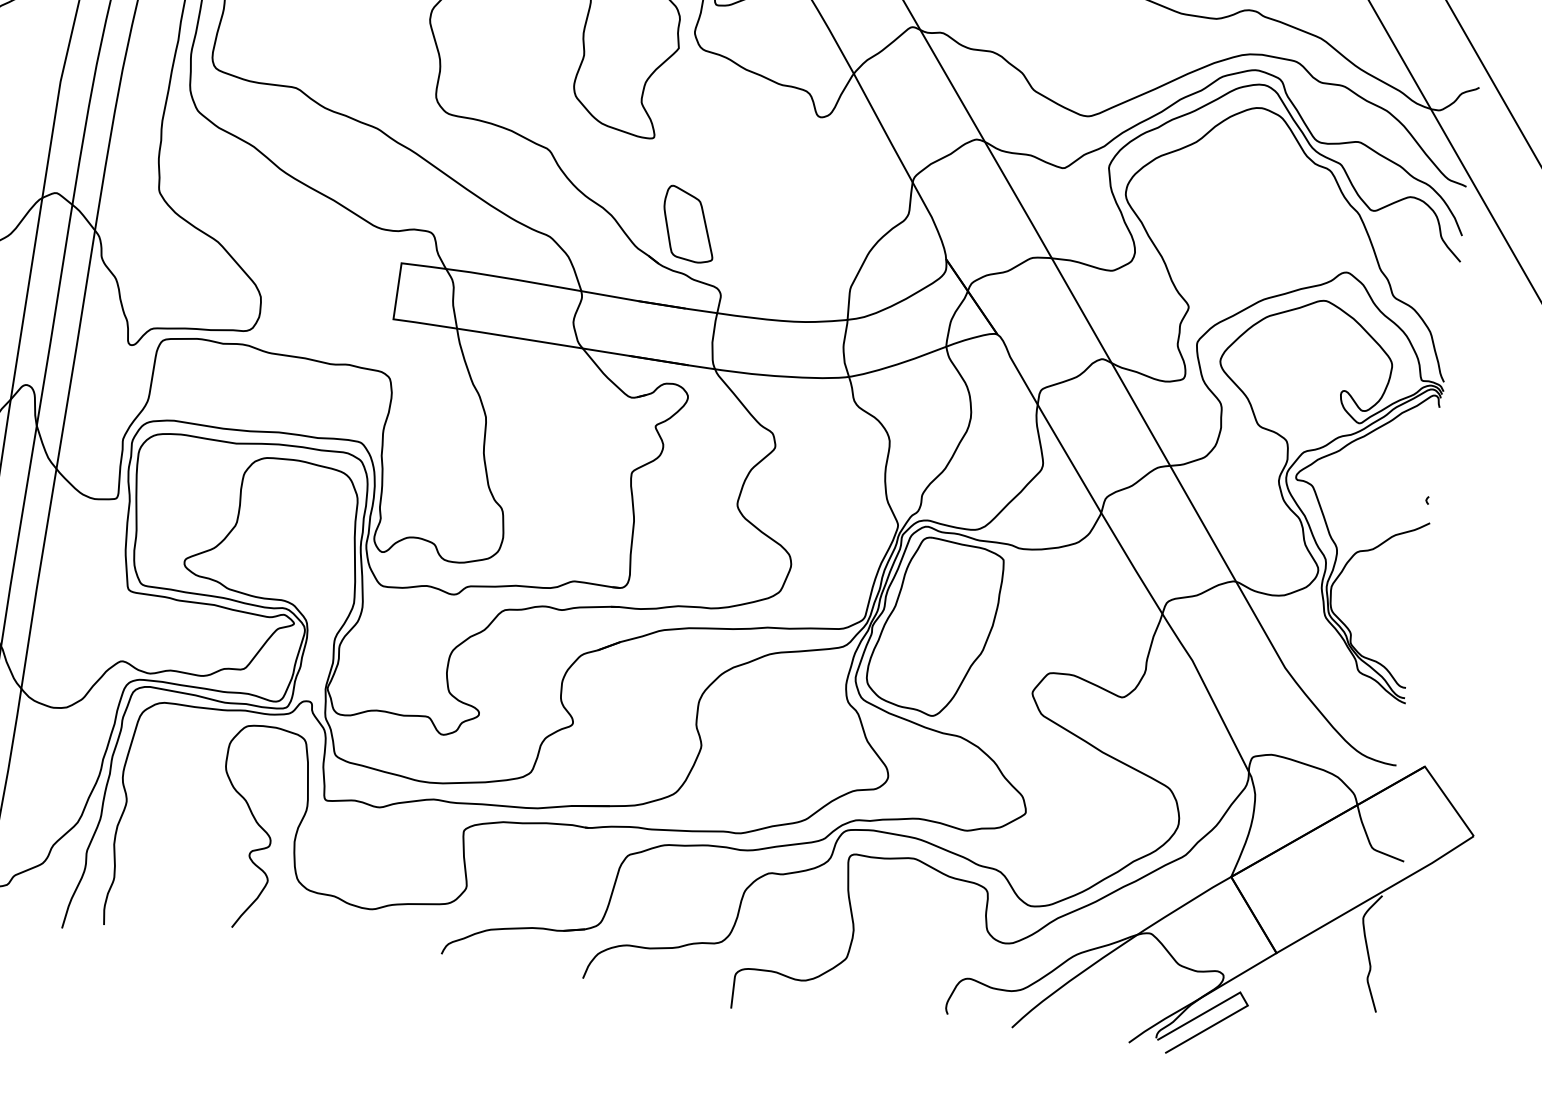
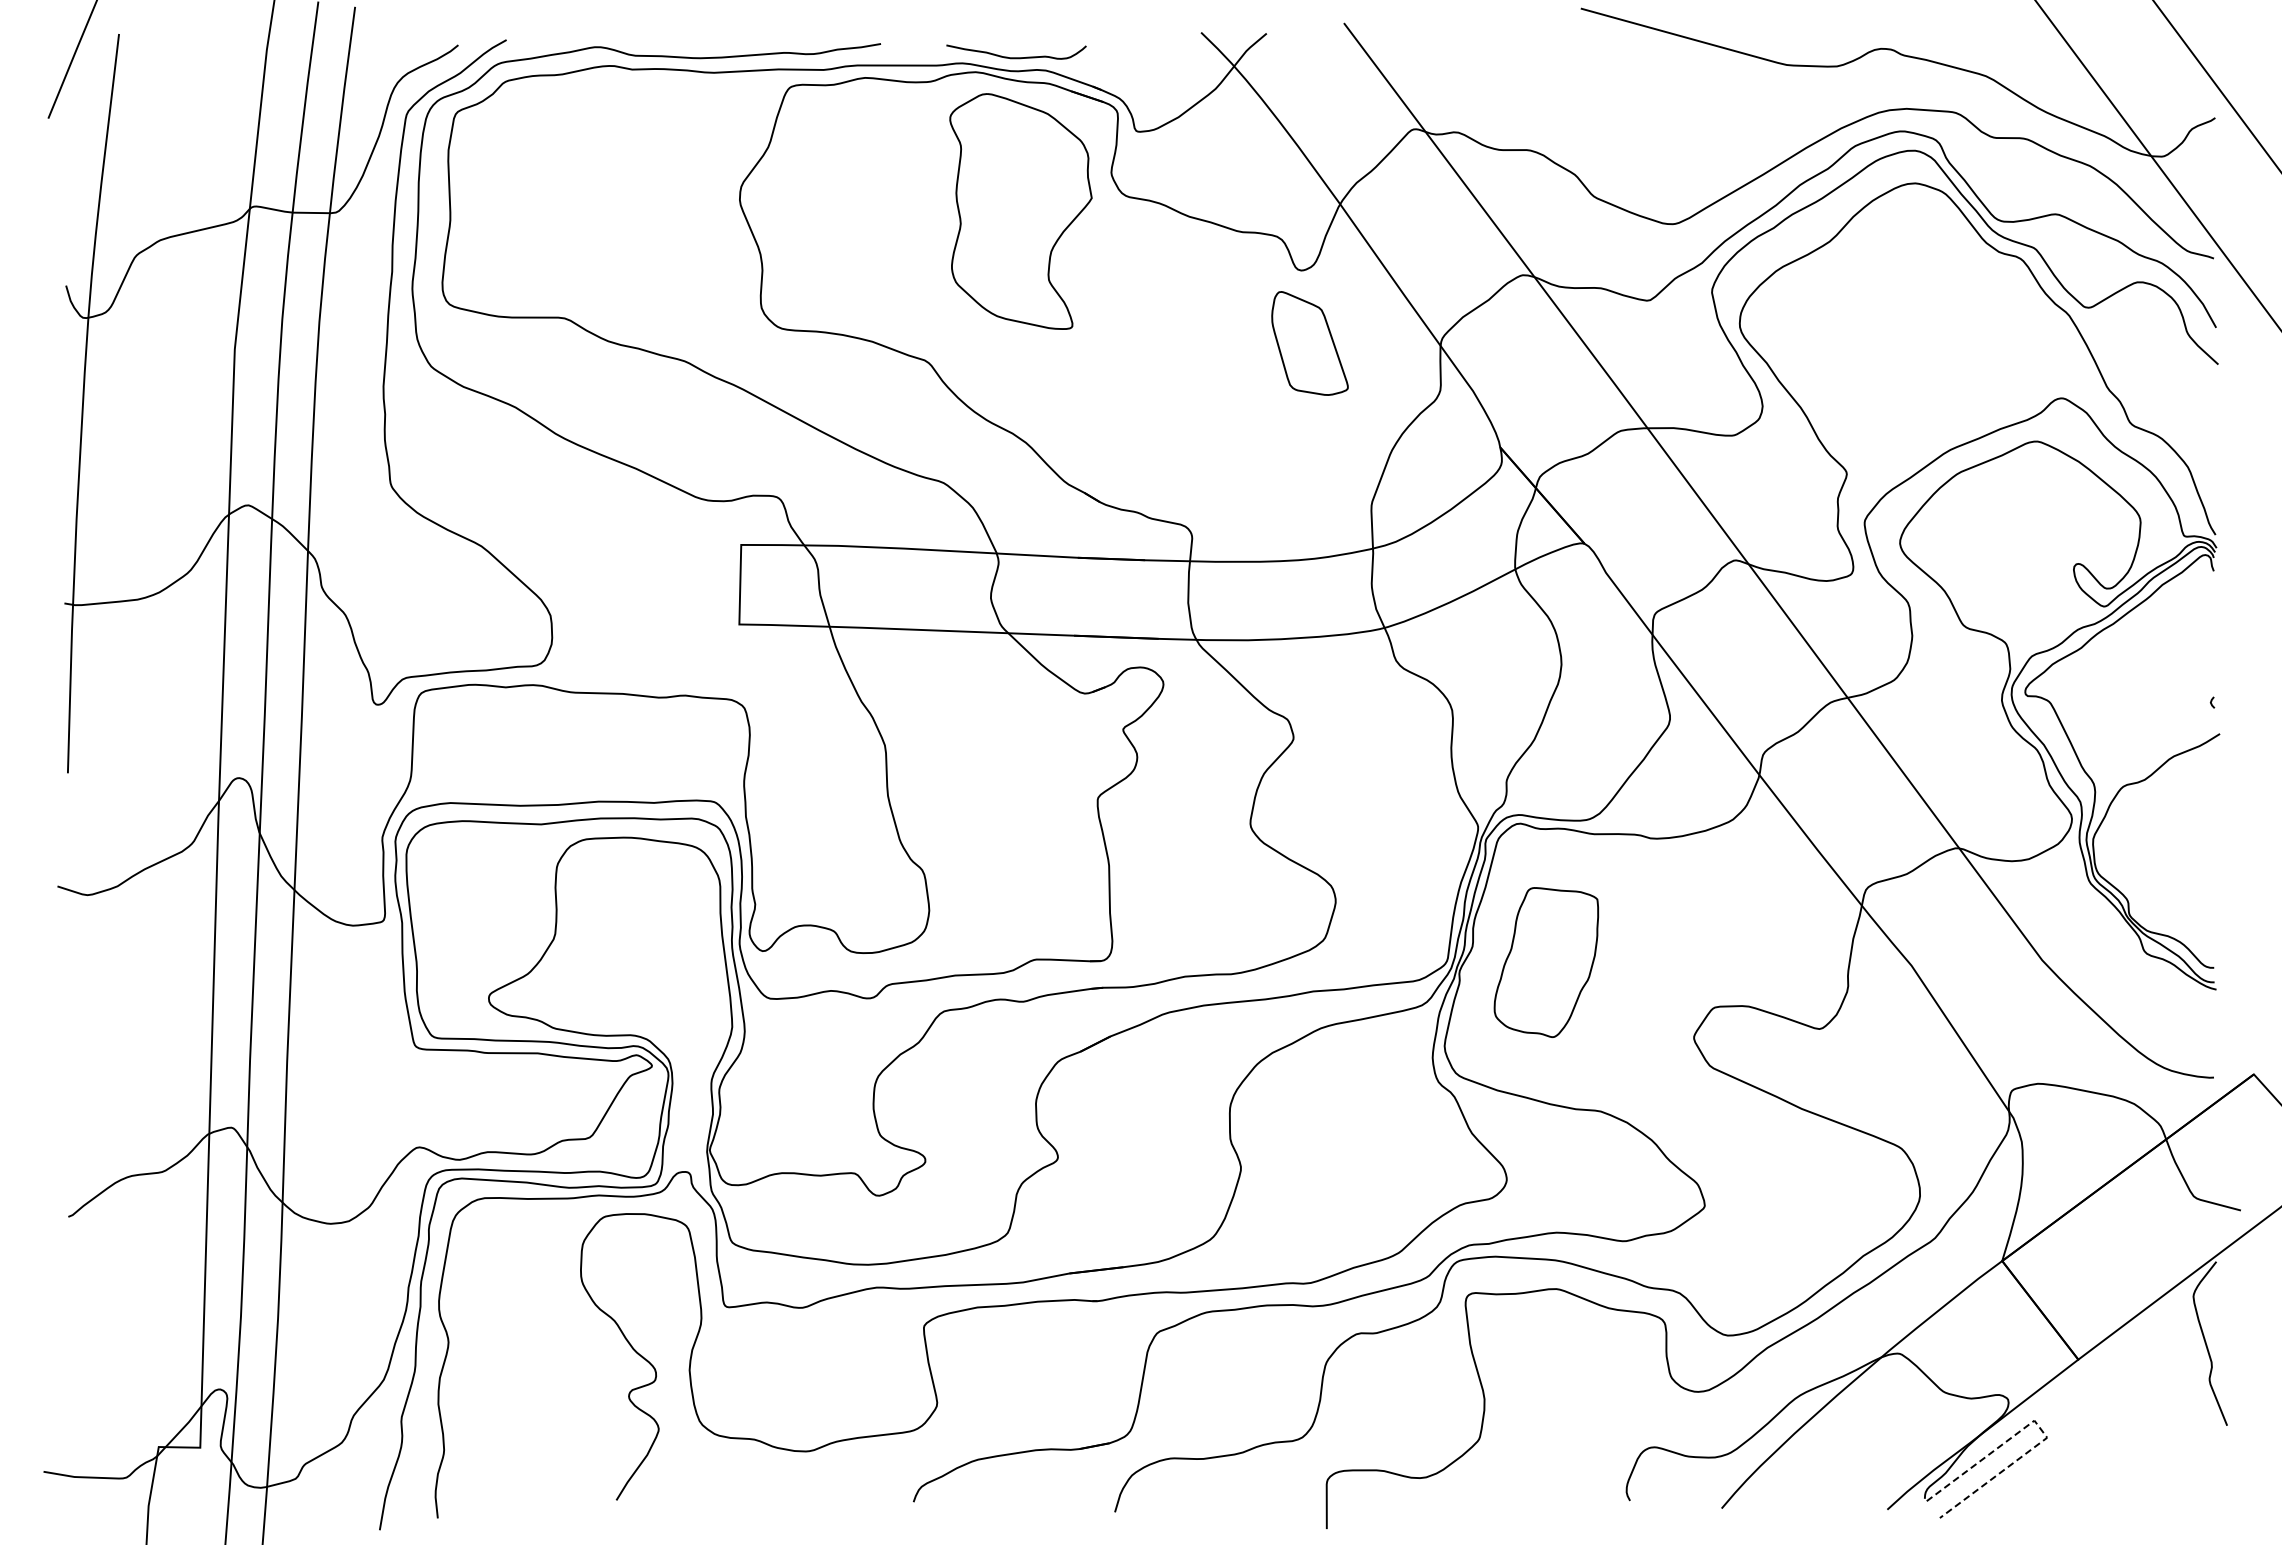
part: (688, 224) -> (1309, 343), moved
part: (934, 627) -> (1546, 962), size x0.6
line: (1243, 999) -> (2040, 1429), solid -> dashed

